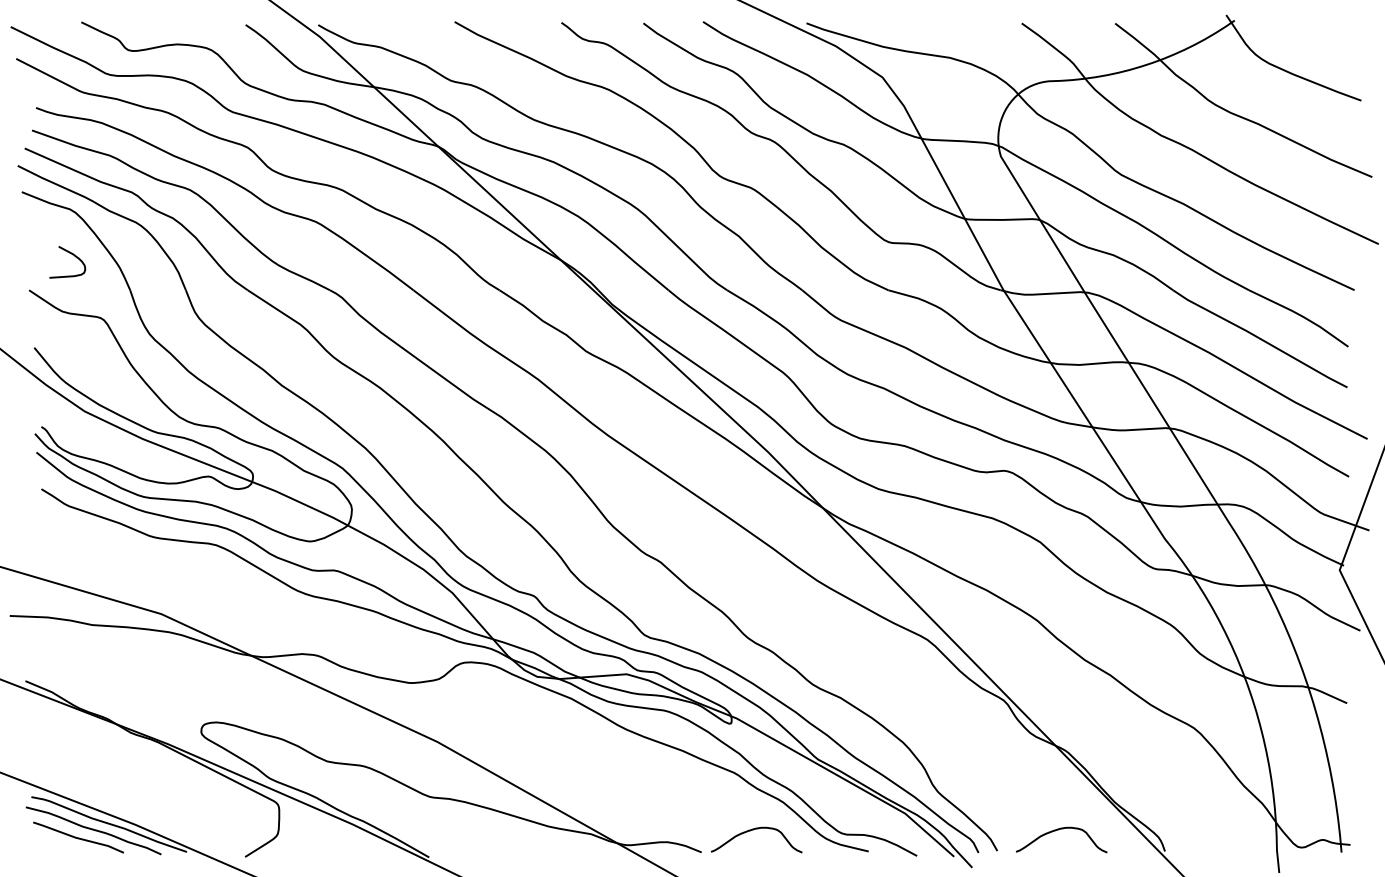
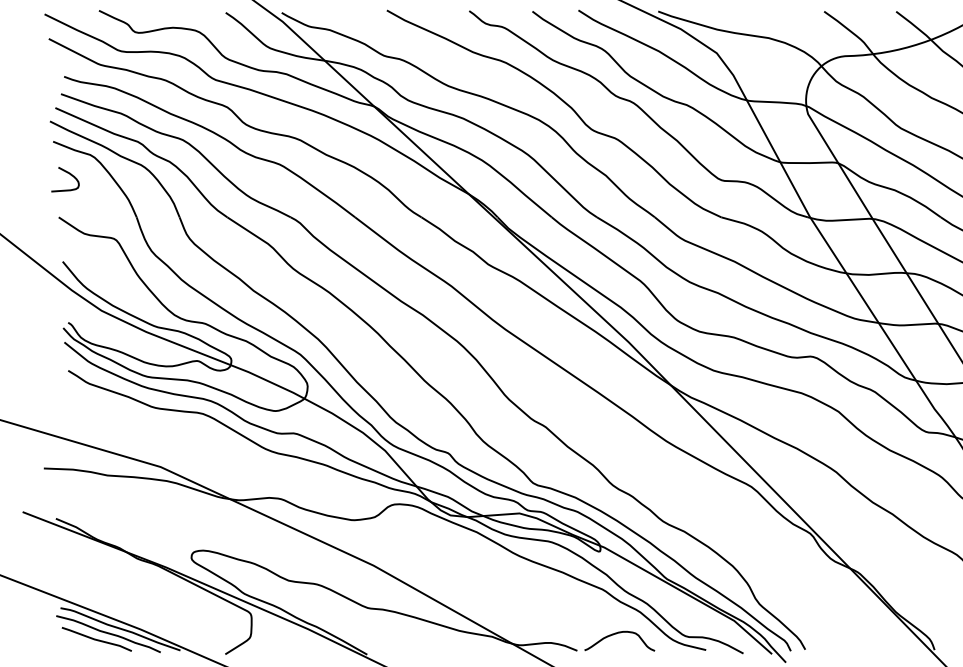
curve: (72, 255) -> (69, 174), moved
curve: (1058, 830) -> (852, 633), removed

